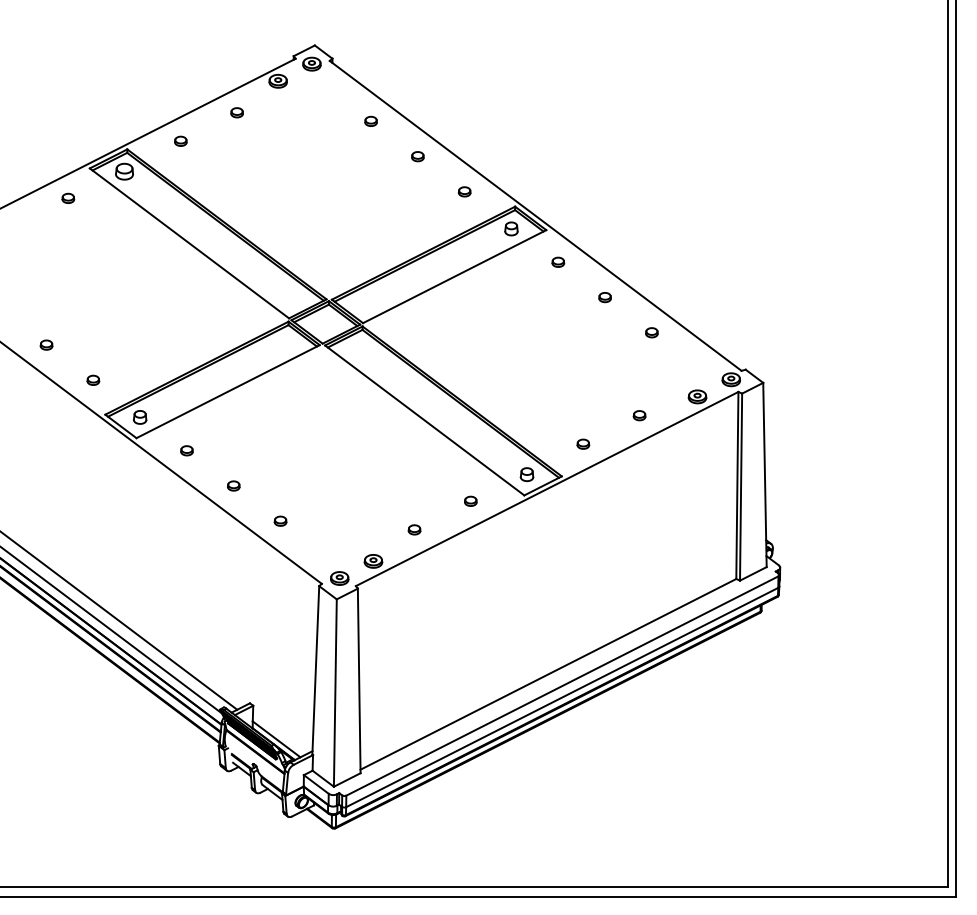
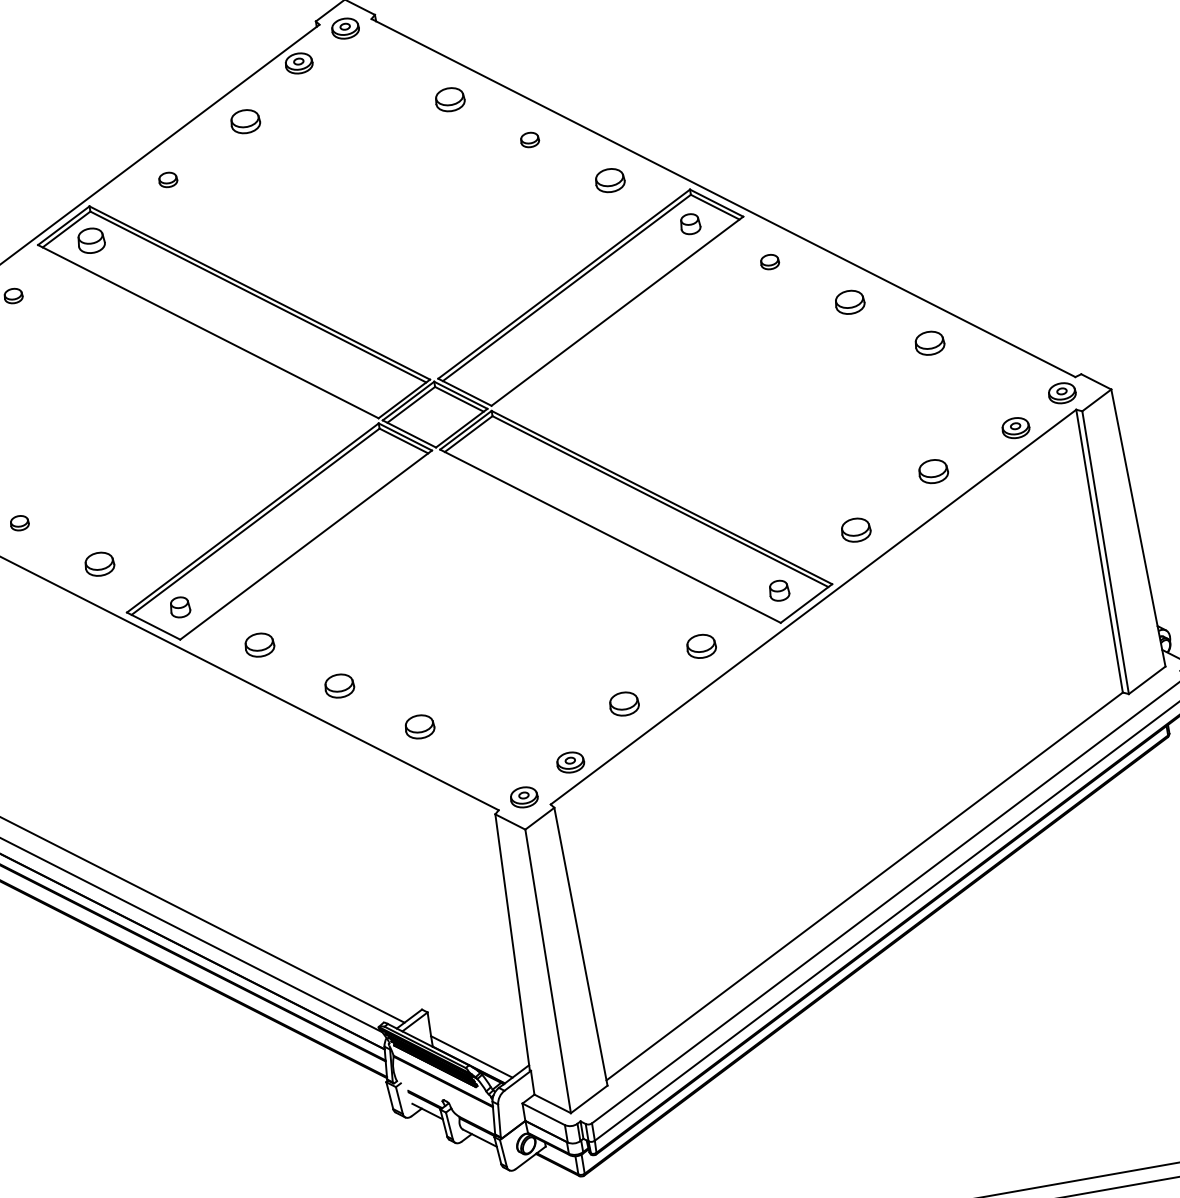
part: (236, 112) -> (244, 121), size x1.6
part: (370, 120) -> (448, 98), size x1.6
part: (464, 191) -> (609, 180), size x1.6
part: (604, 297) -> (849, 302), size x1.6
part: (651, 332) -> (929, 343), size x1.6
part: (93, 379) -> (99, 562), size x1.6
part: (639, 415) -> (933, 471), size x1.6
part: (583, 443) -> (856, 528), size x1.6
part: (186, 450) -> (258, 644), size x1.6
part: (233, 485) -> (339, 685), size x1.6
part: (470, 500) -> (700, 644), size x1.6
part: (280, 520) -> (419, 725), size x1.6
part: (414, 529) -> (624, 703), size x1.6

